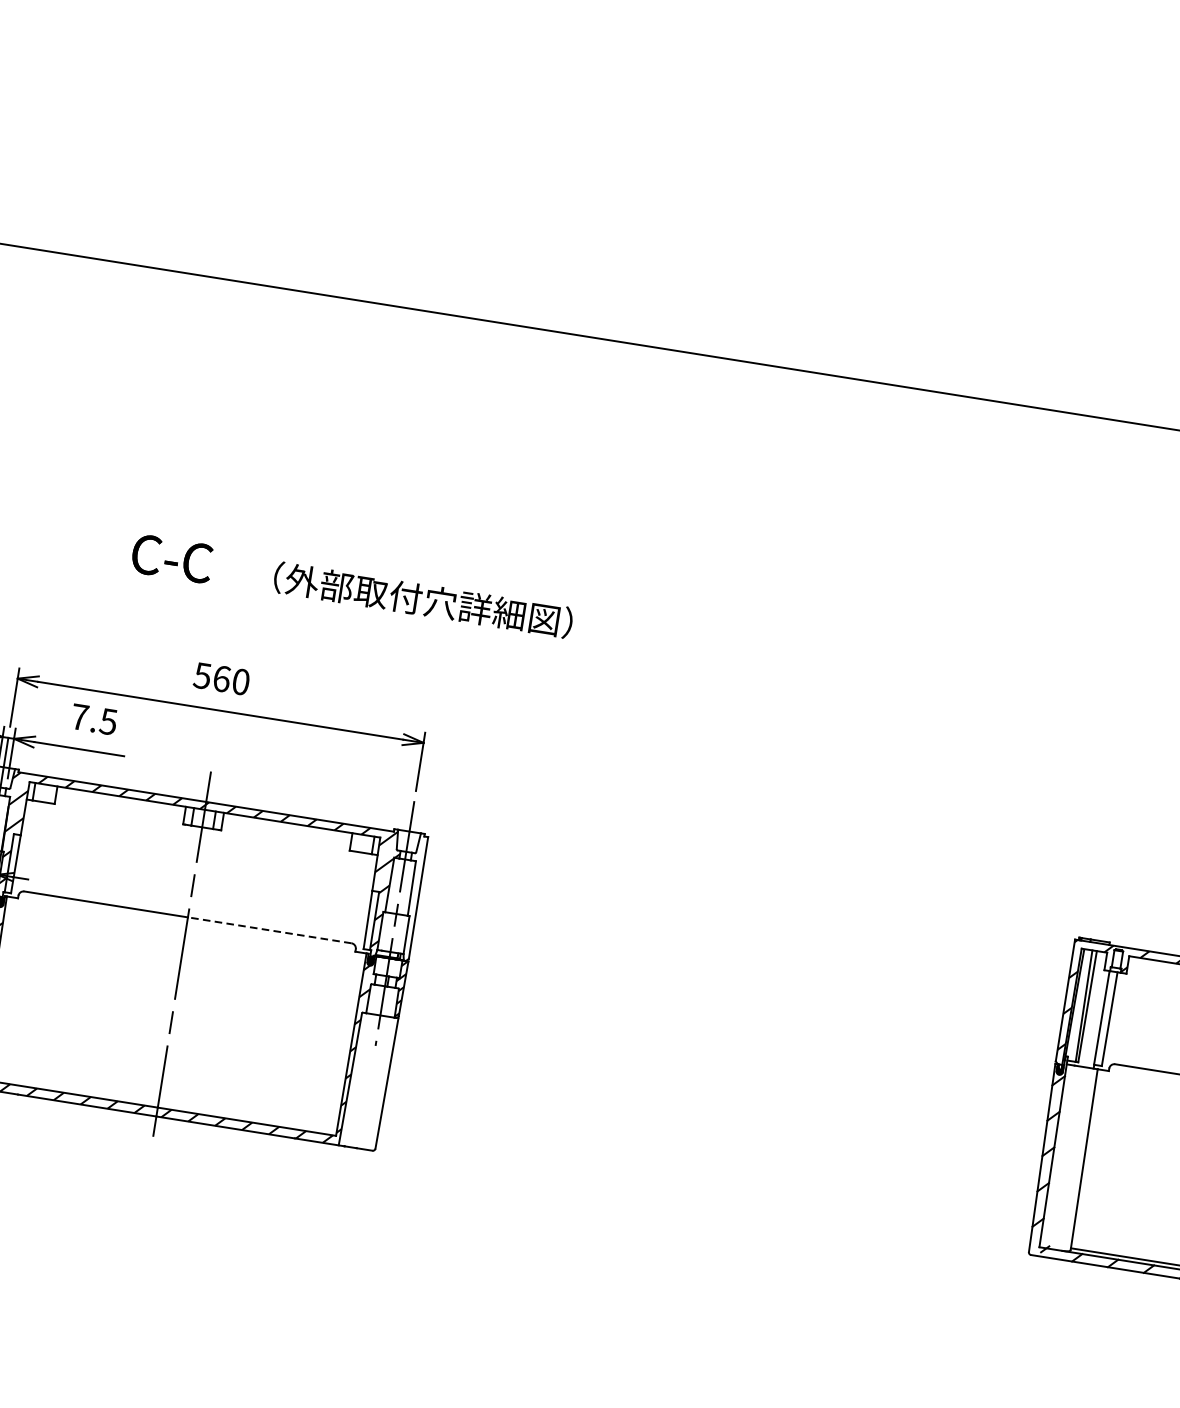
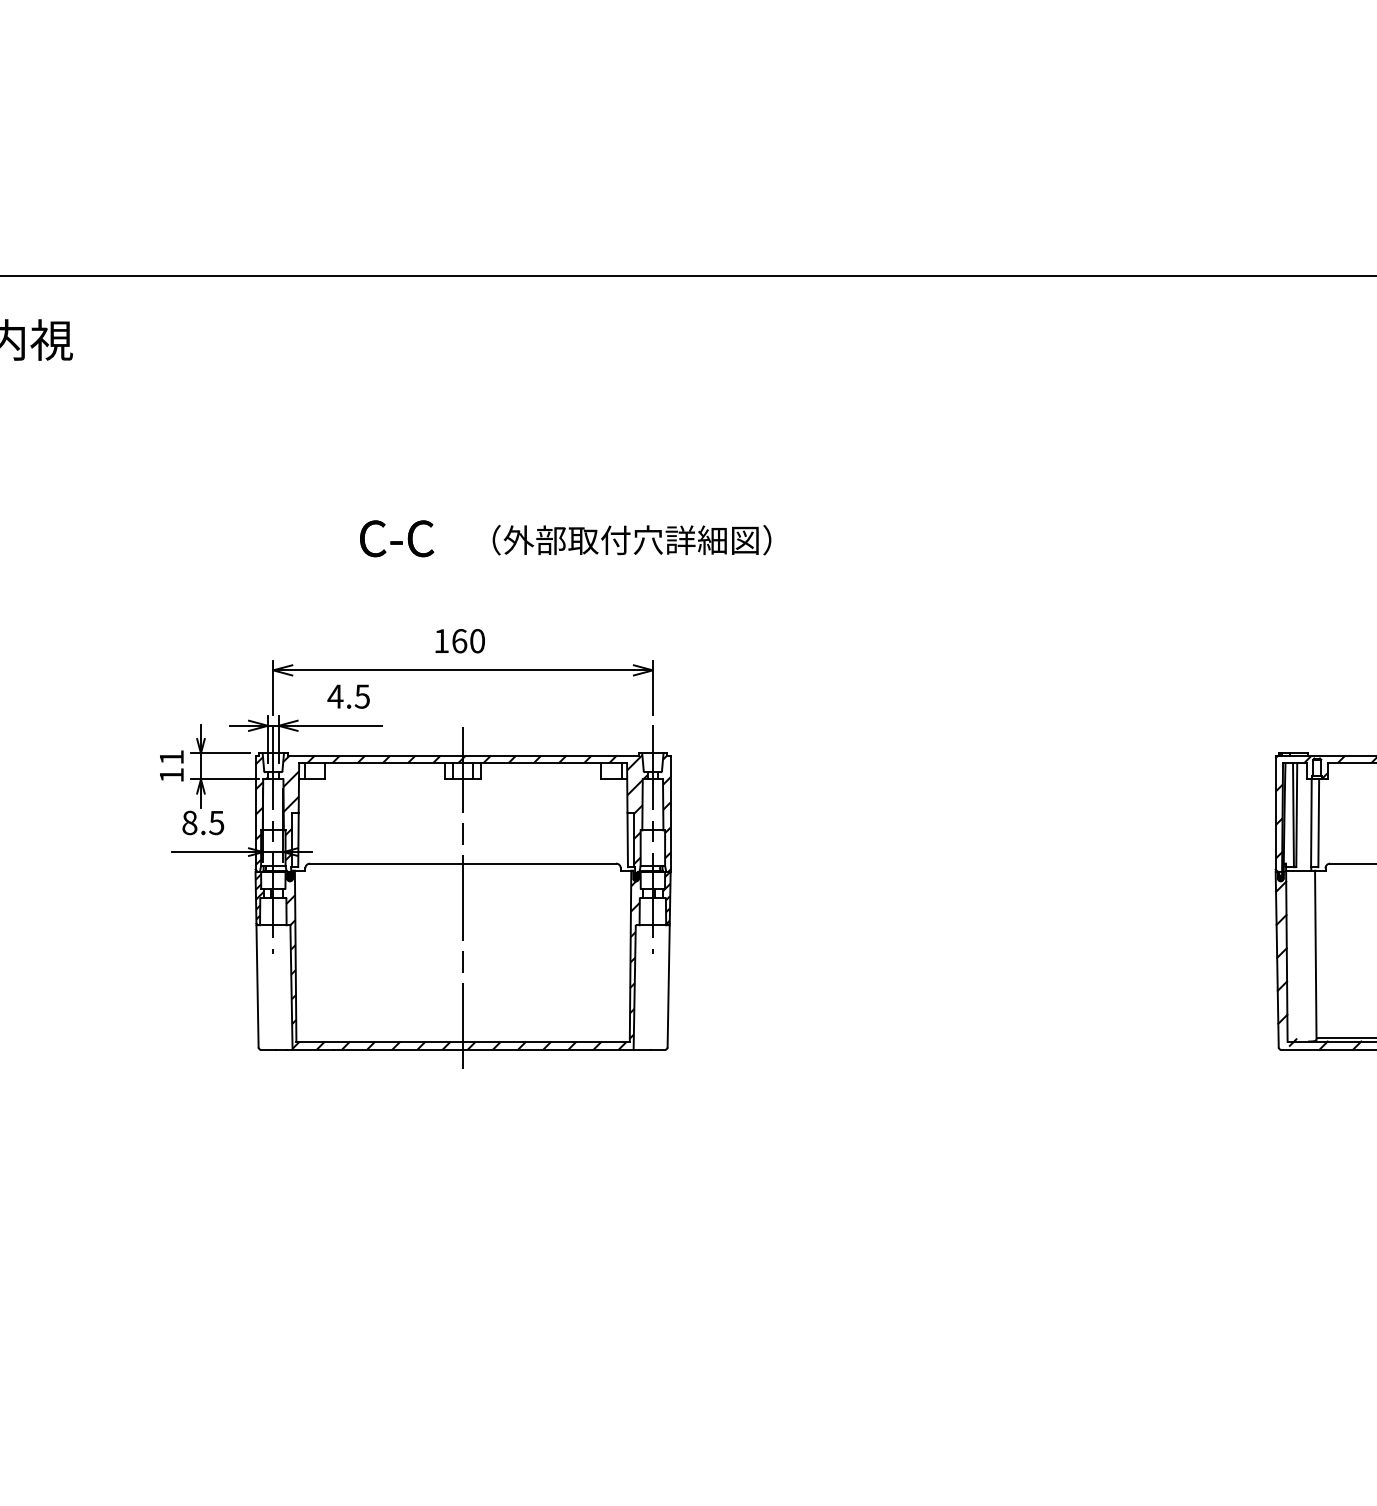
text: (201, 676) -> (440, 641), 560 -> 160
text: (79, 717) -> (335, 696), 7.5 -> 4.5
hatch: (415, 890) -> (666, 806), added
line: (269, 930) -> (539, 863), dashed -> solid

